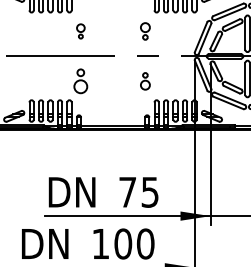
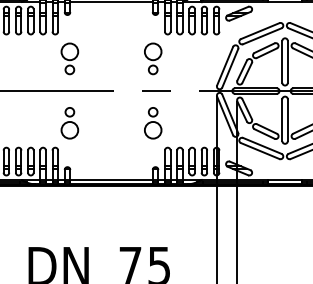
part: (80, 31) -> (69, 58), size x1.67
part: (145, 31) -> (153, 58), size x1.43
part: (145, 81) -> (153, 123), size x1.43

